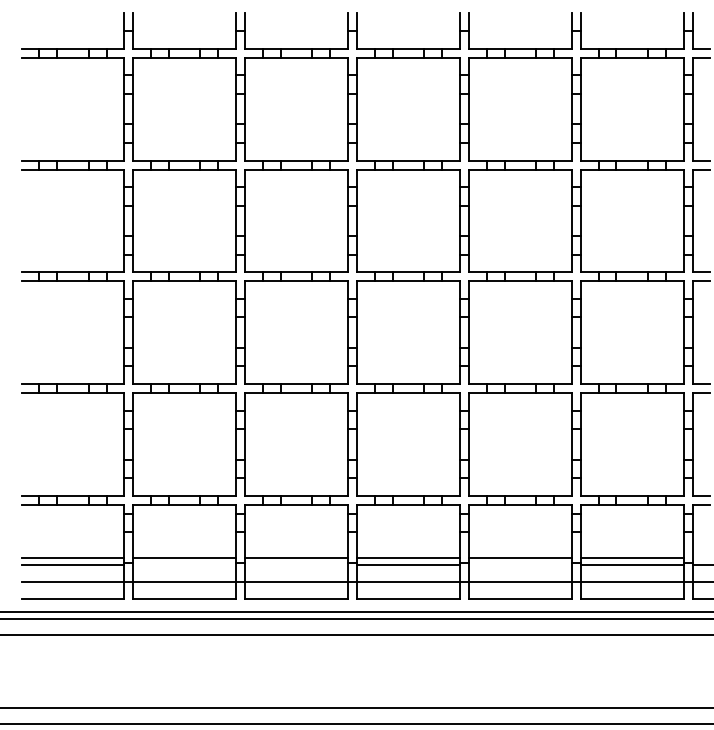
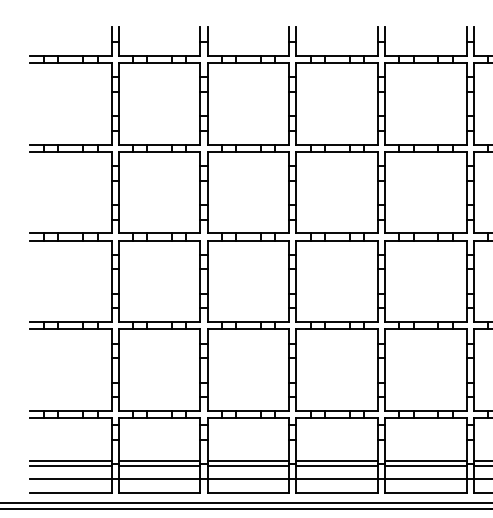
line: (184, 565) -> (159, 466), added
line: (296, 565) -> (248, 466), added
line: (519, 565) -> (425, 466), added

